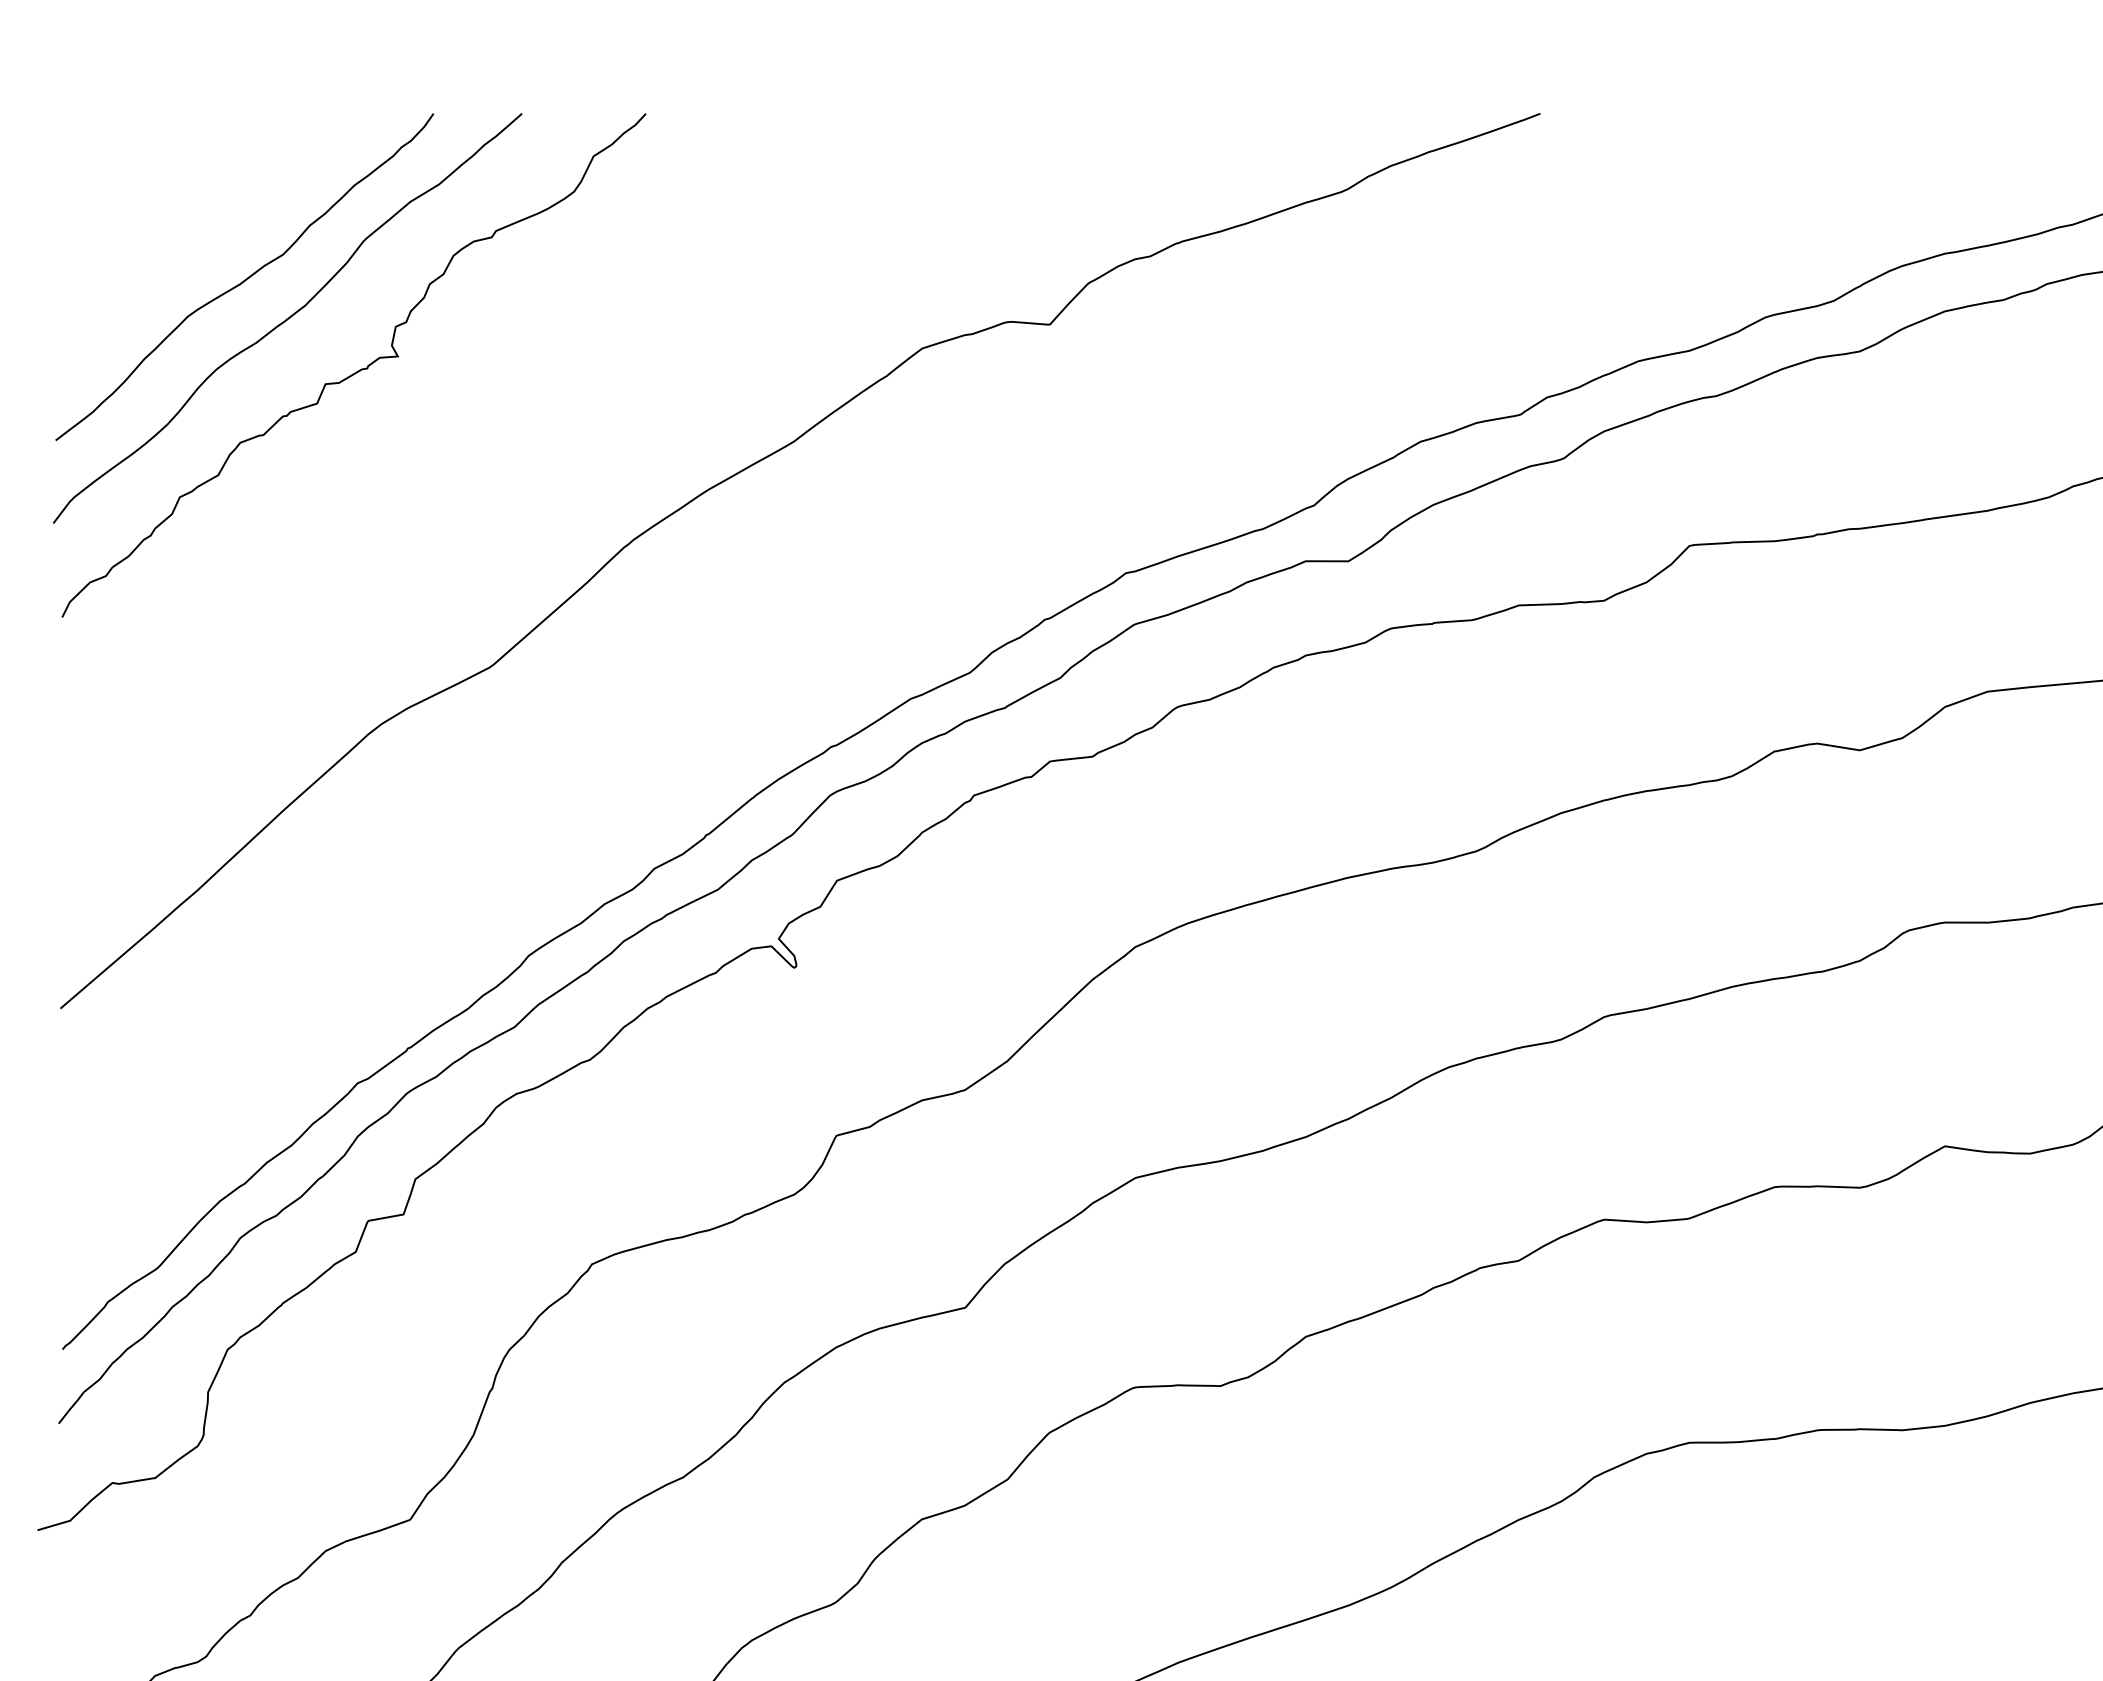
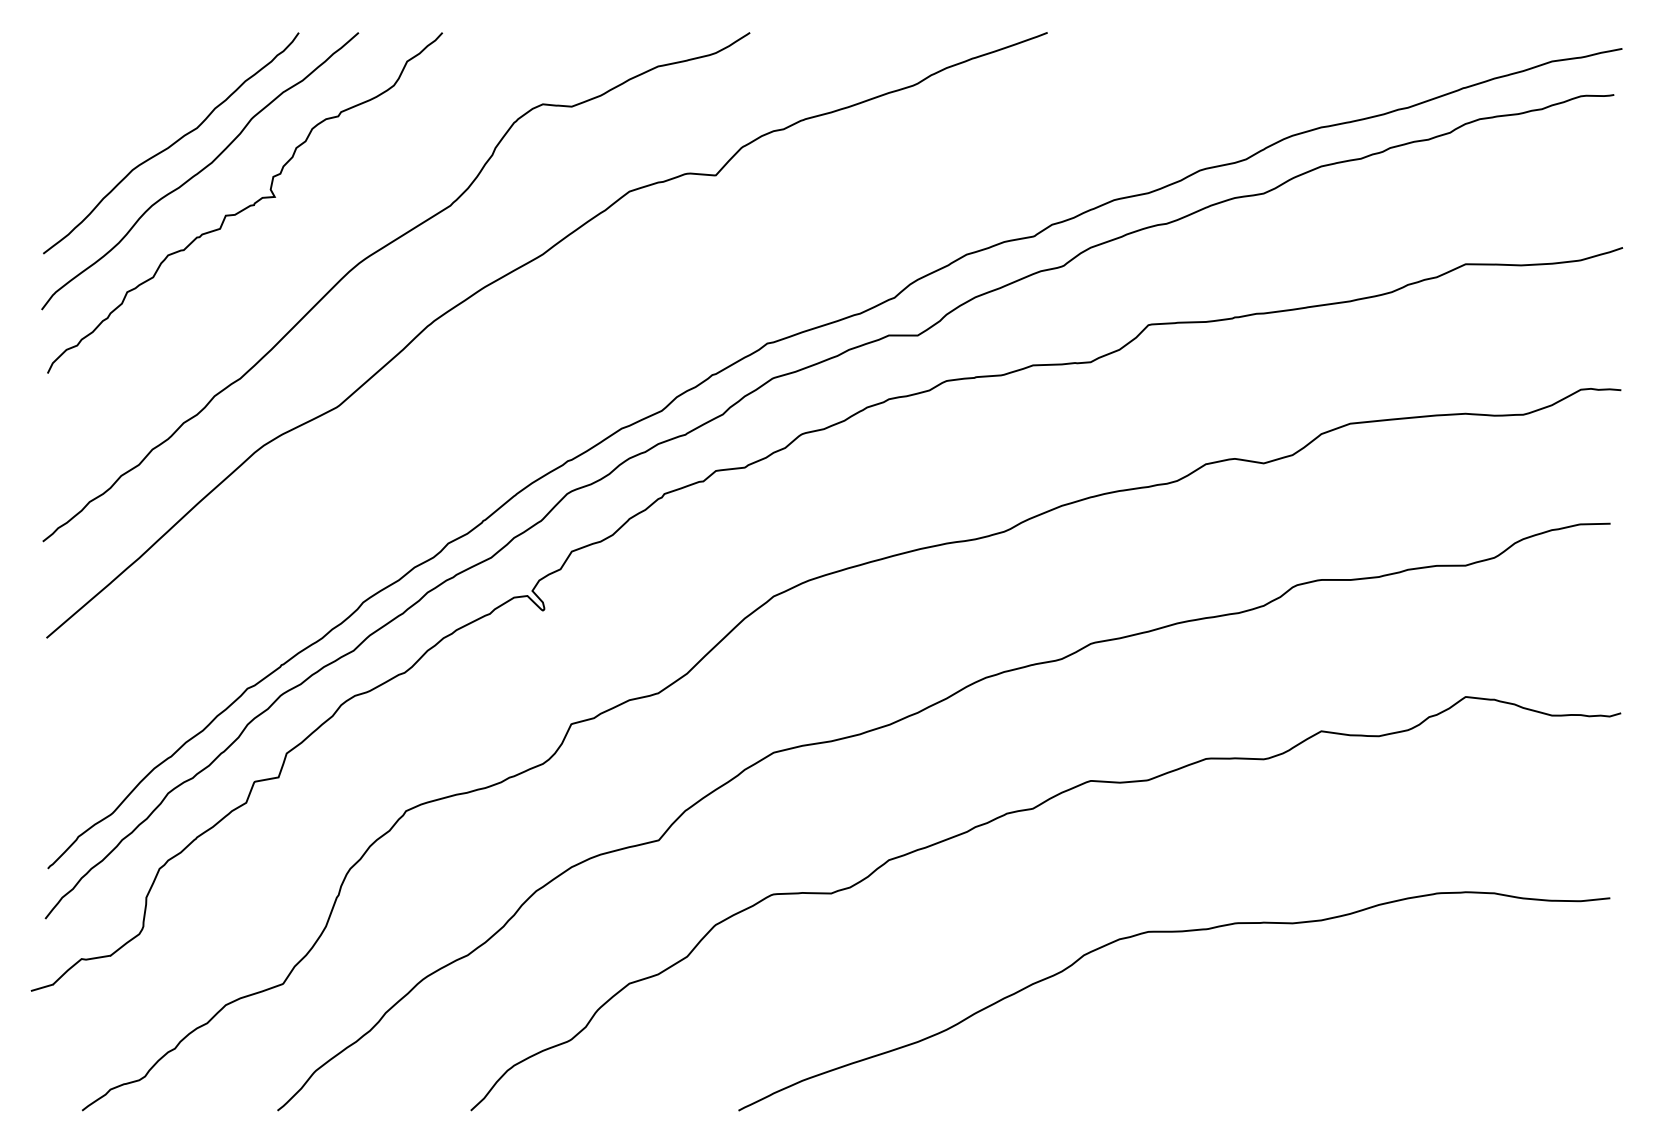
curve: (545, 441) -> (374, 254), added

